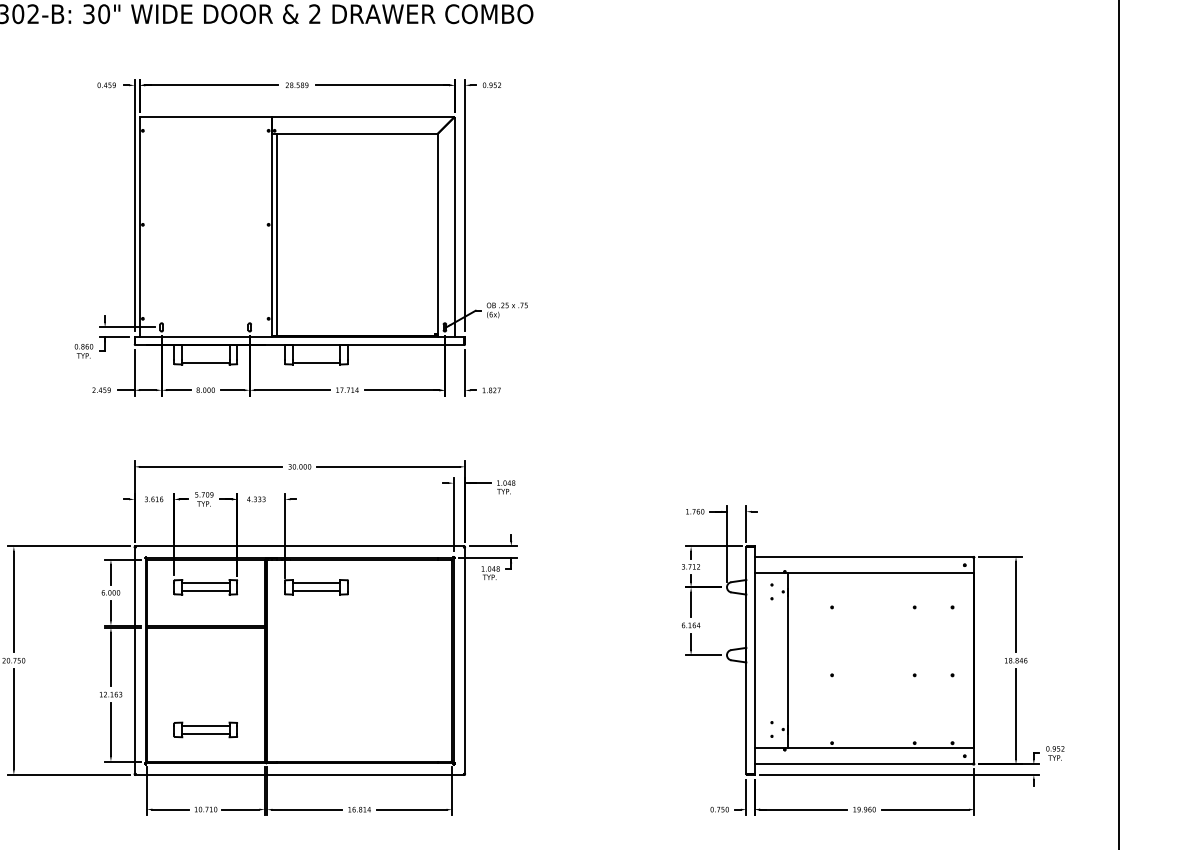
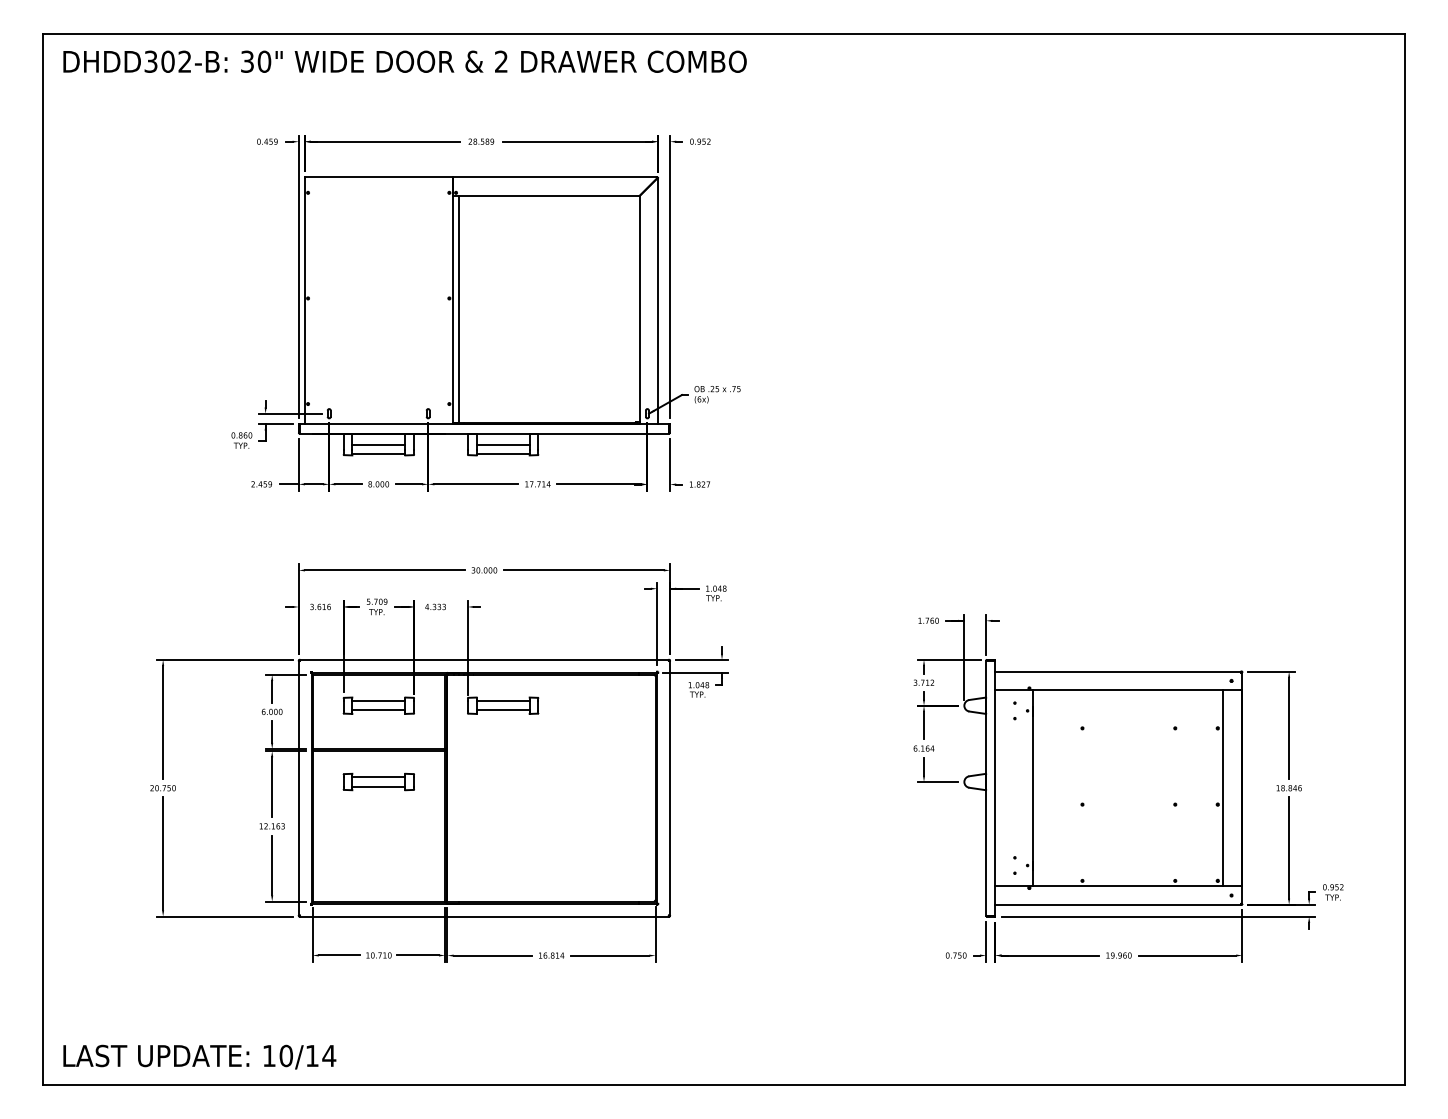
line: (205, 354) -> (378, 444), added
line: (315, 354) -> (502, 444), added
line: (957, 660) -> (1223, 788), added
part: (205, 729) -> (378, 781), moved

